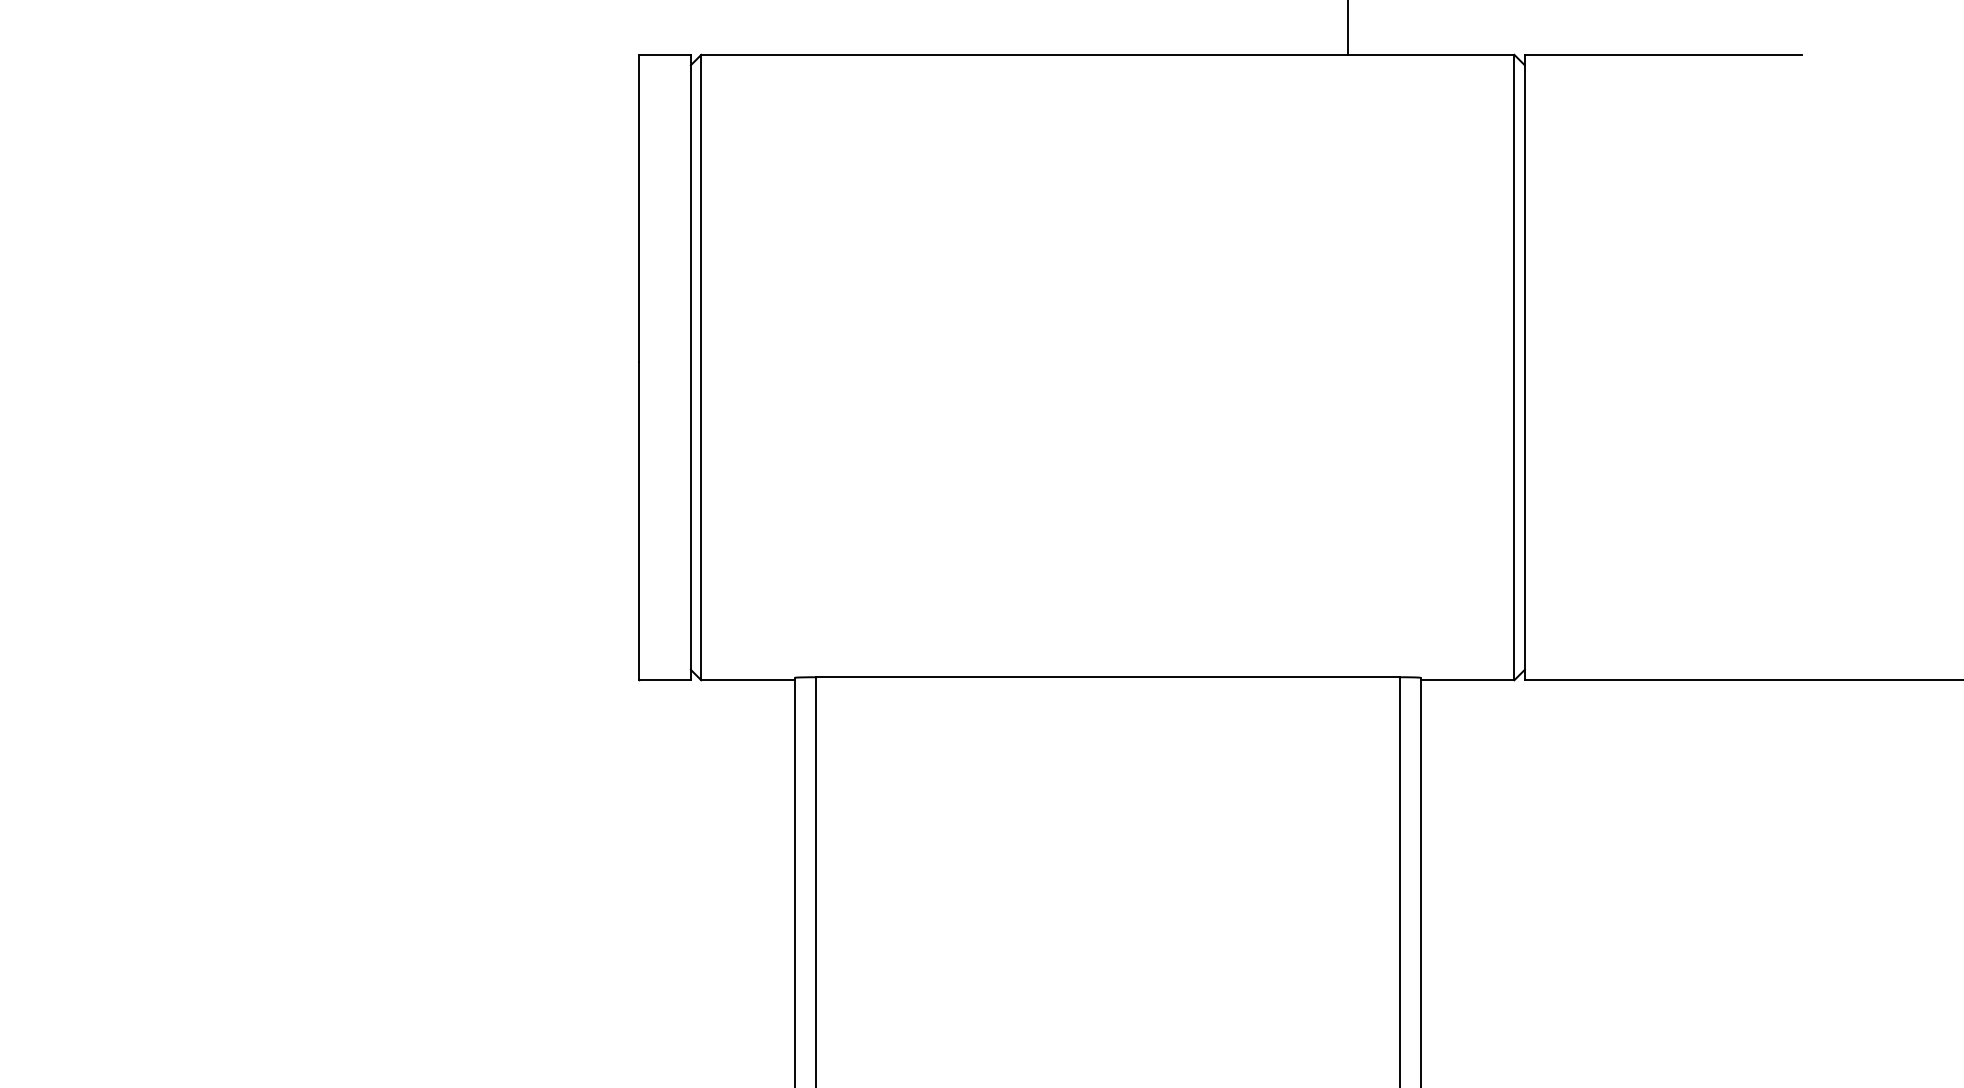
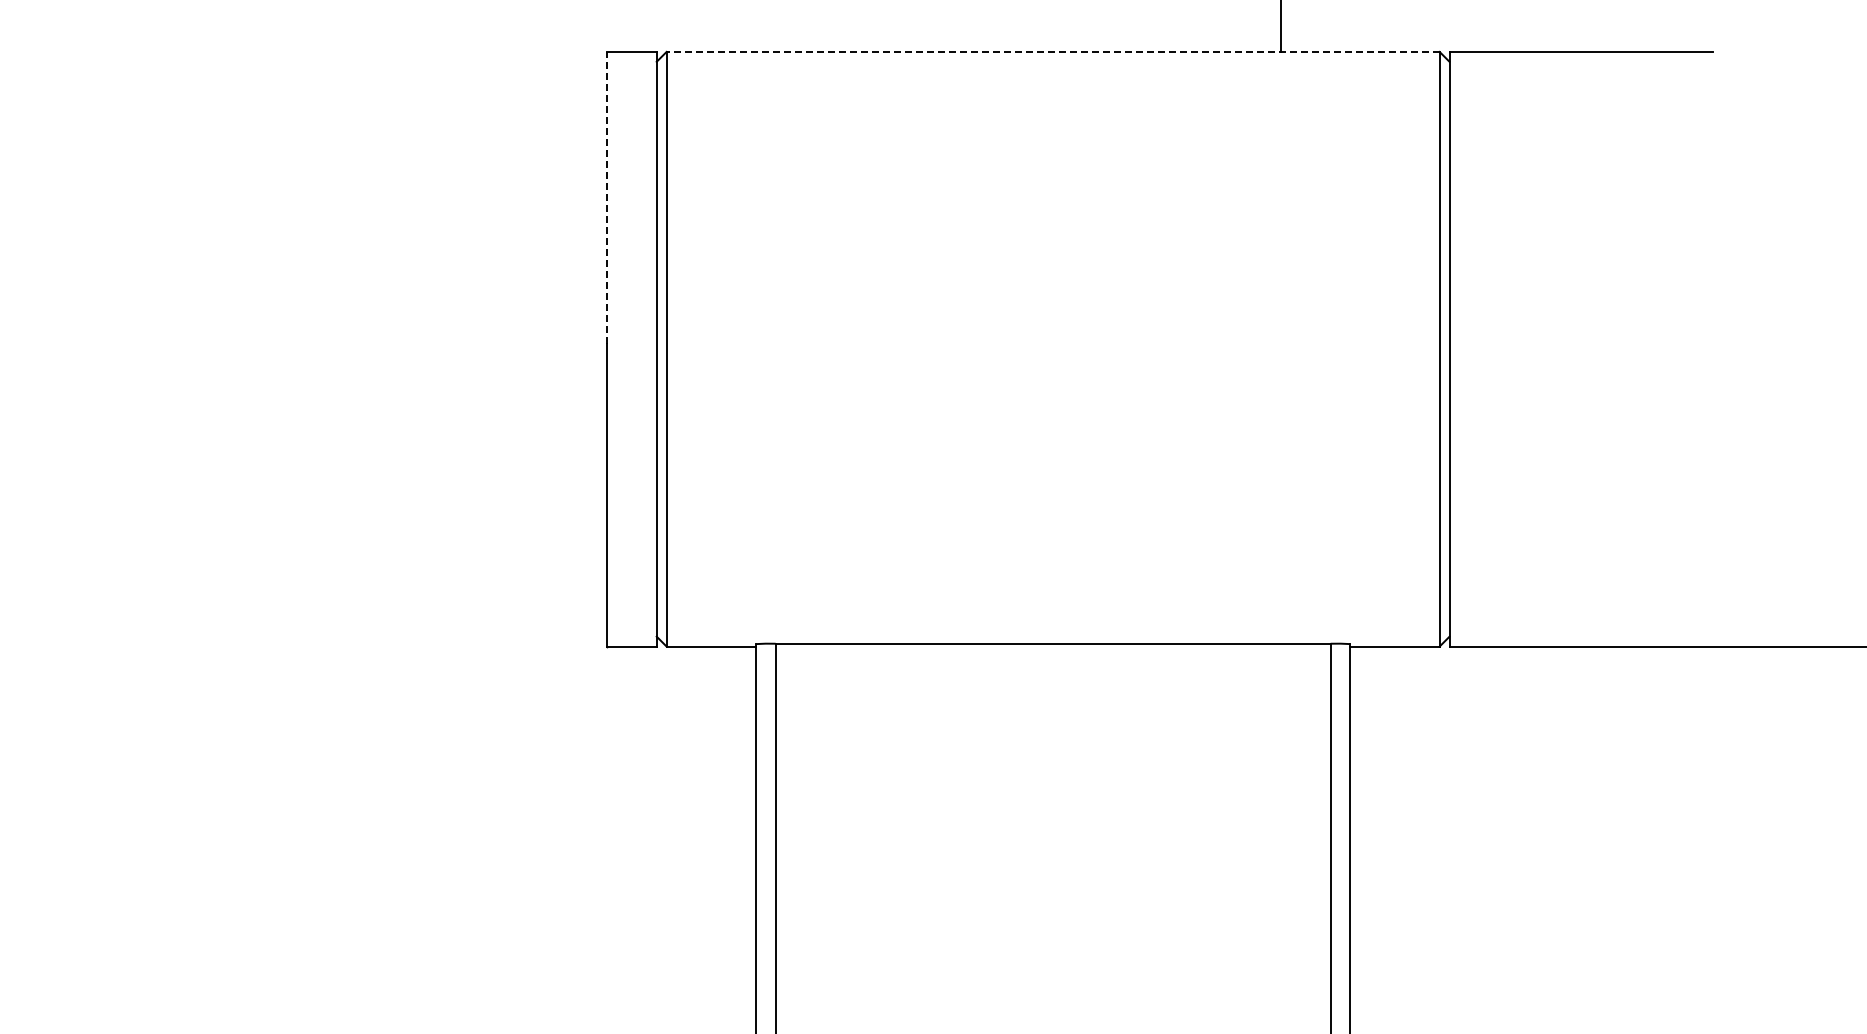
line: (1108, 54) -> (1053, 51), solid -> dashed
line: (639, 207) -> (607, 197), solid -> dashed

